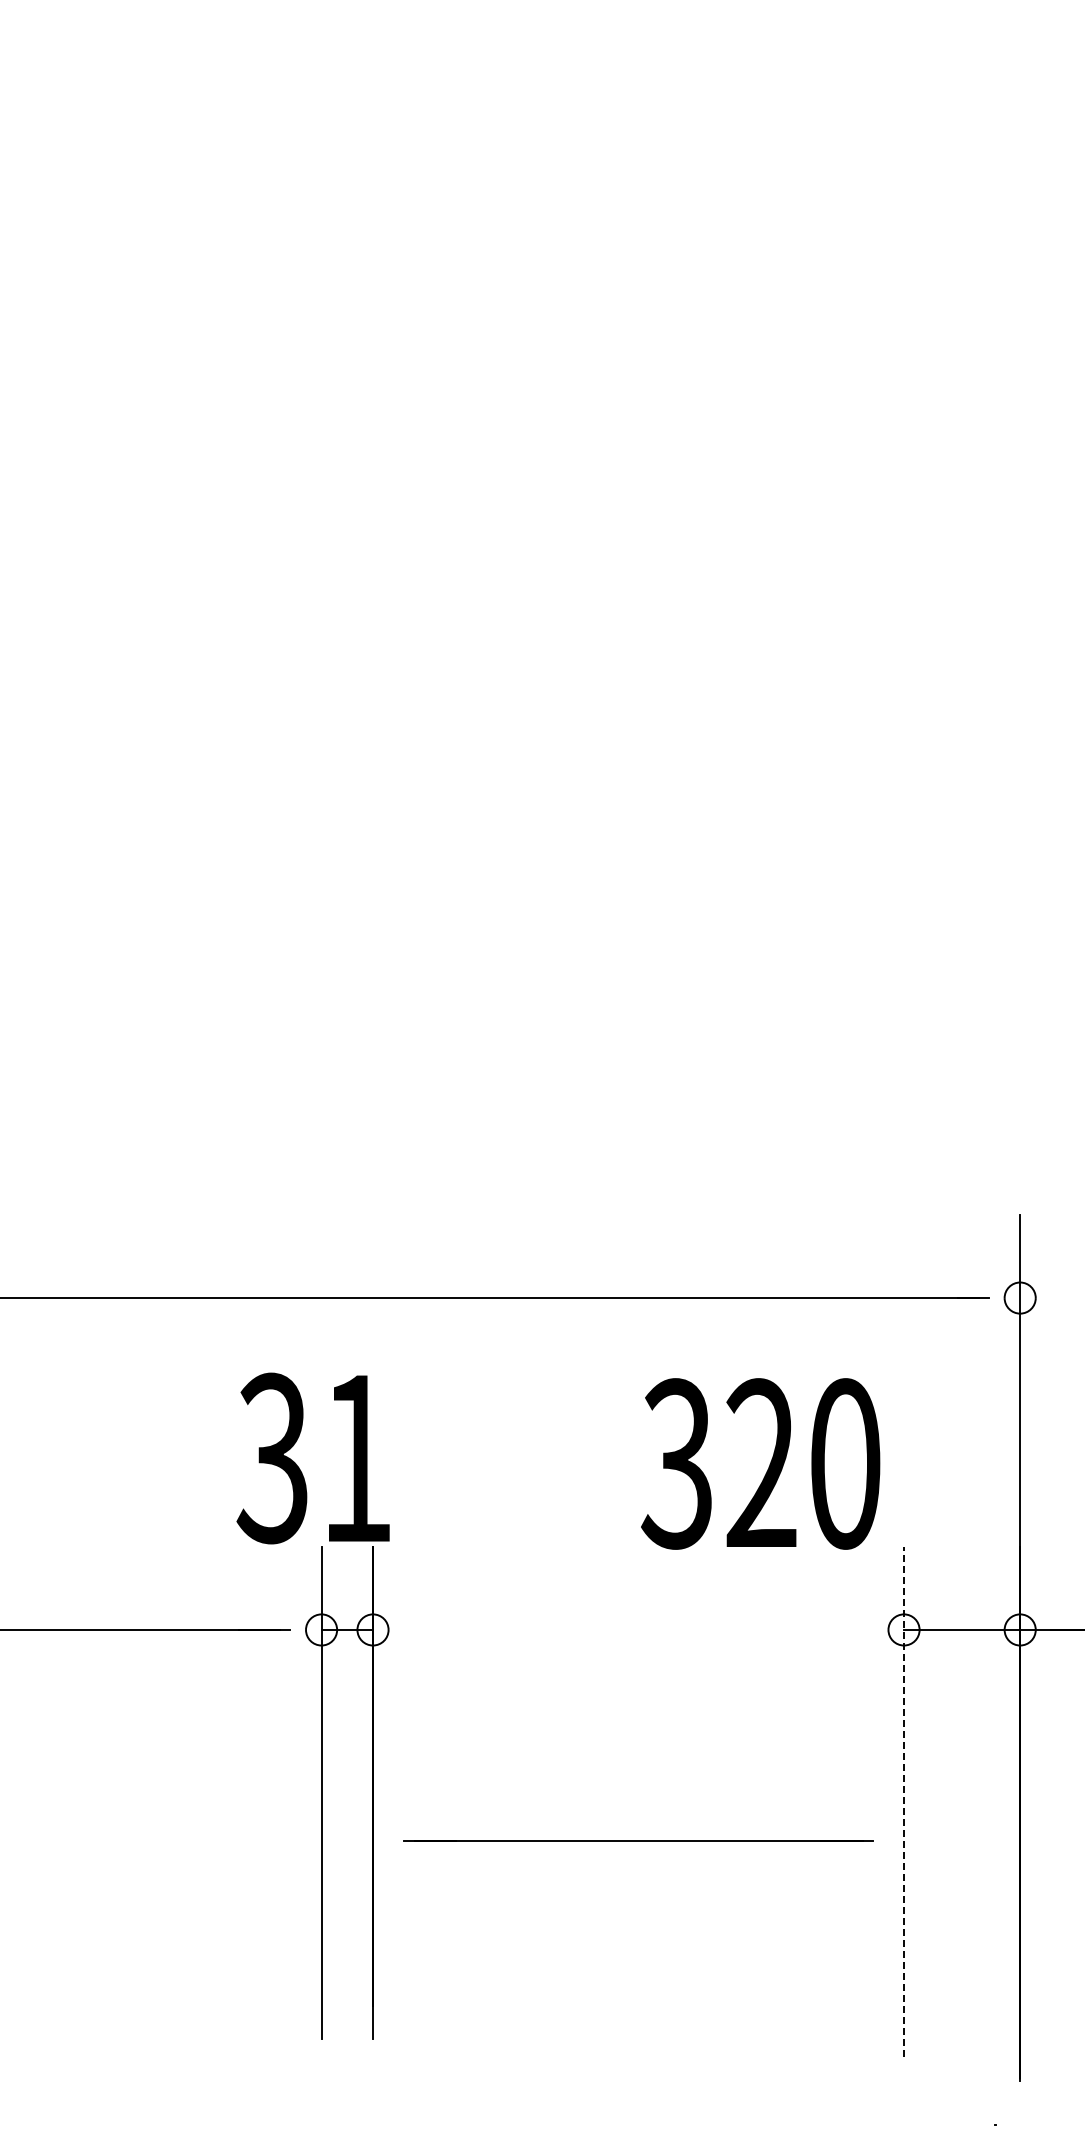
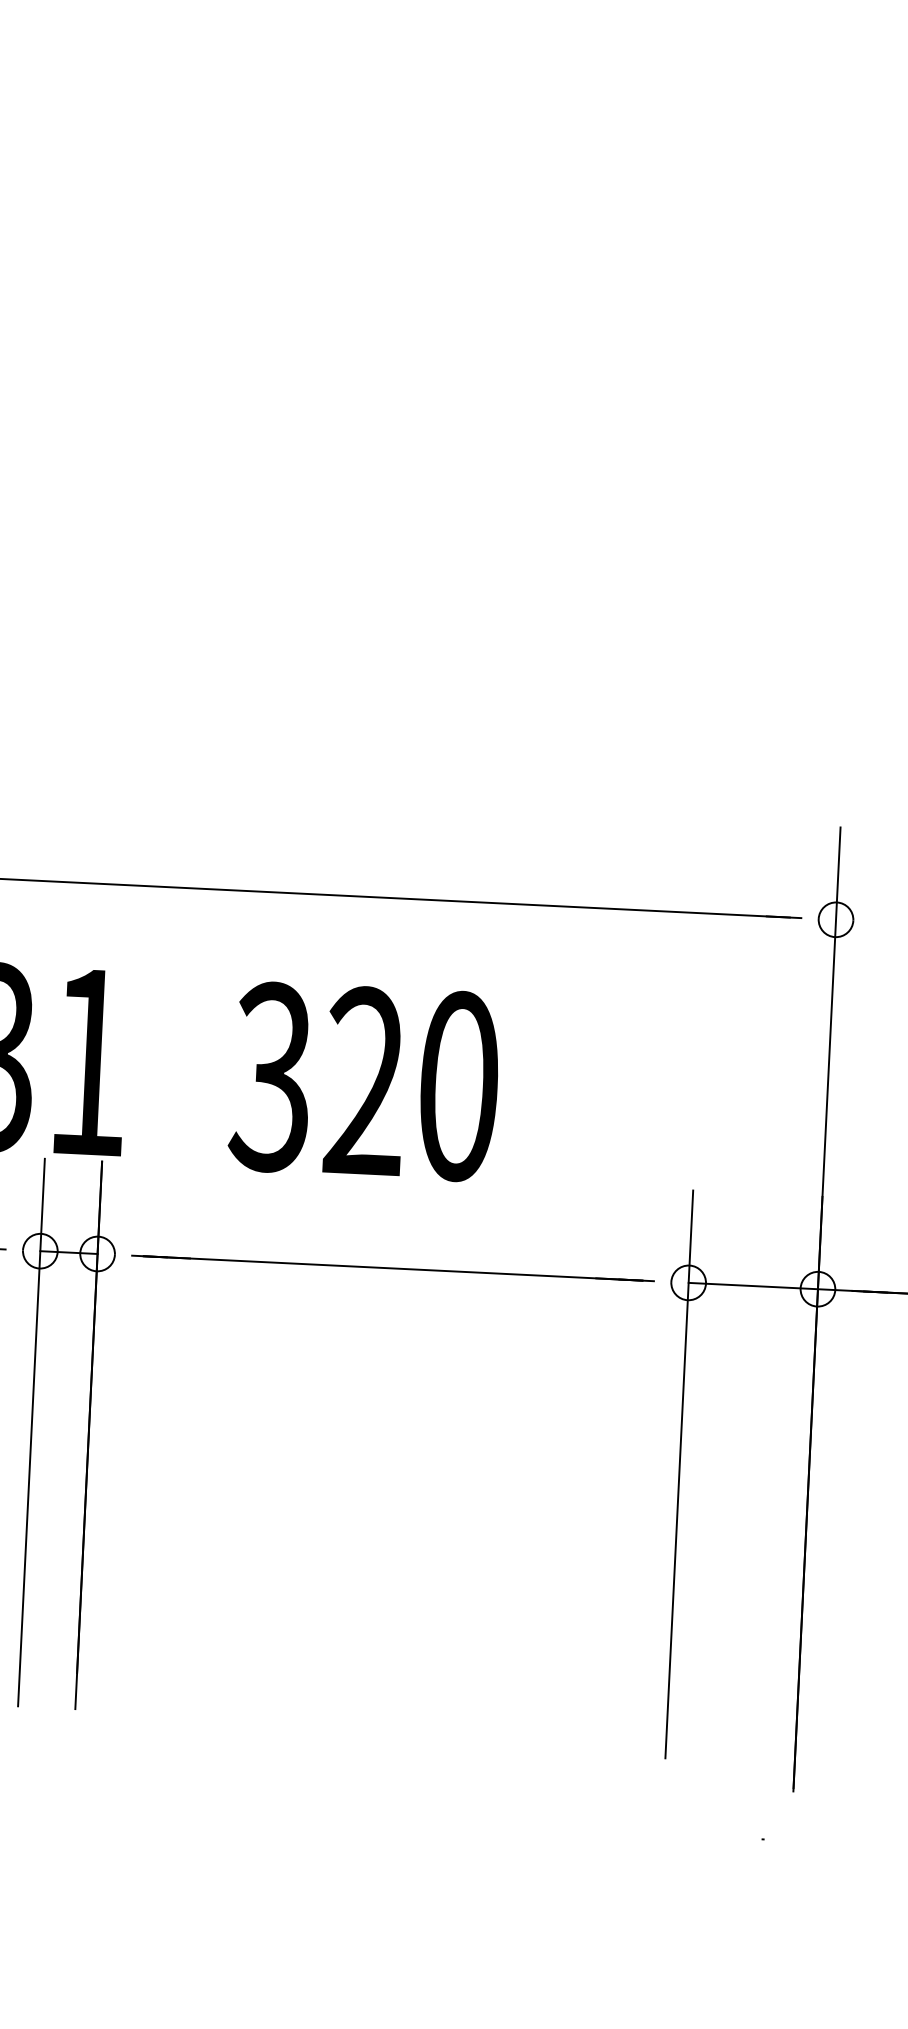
text: (760, 1463) -> (364, 1081), moved
line: (904, 1801) -> (679, 1473), dashed -> solid
line: (638, 1840) -> (393, 1267), moved

